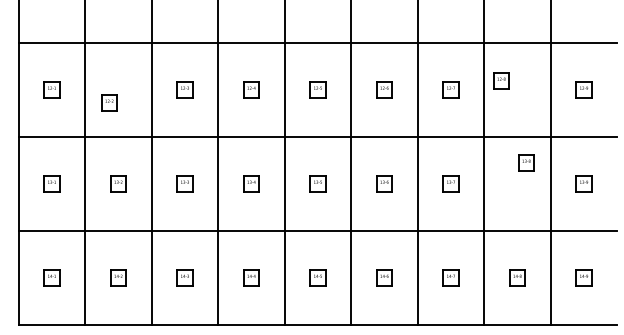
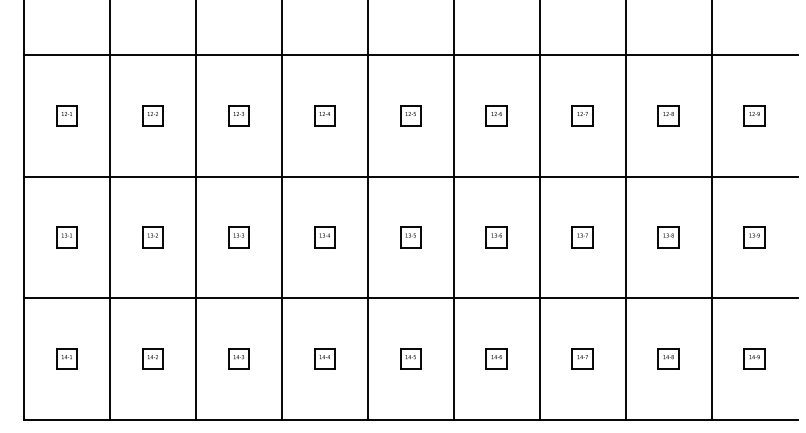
part: (501, 80) -> (668, 115), moved
part: (109, 102) -> (152, 115), moved
part: (526, 162) -> (668, 237), moved

